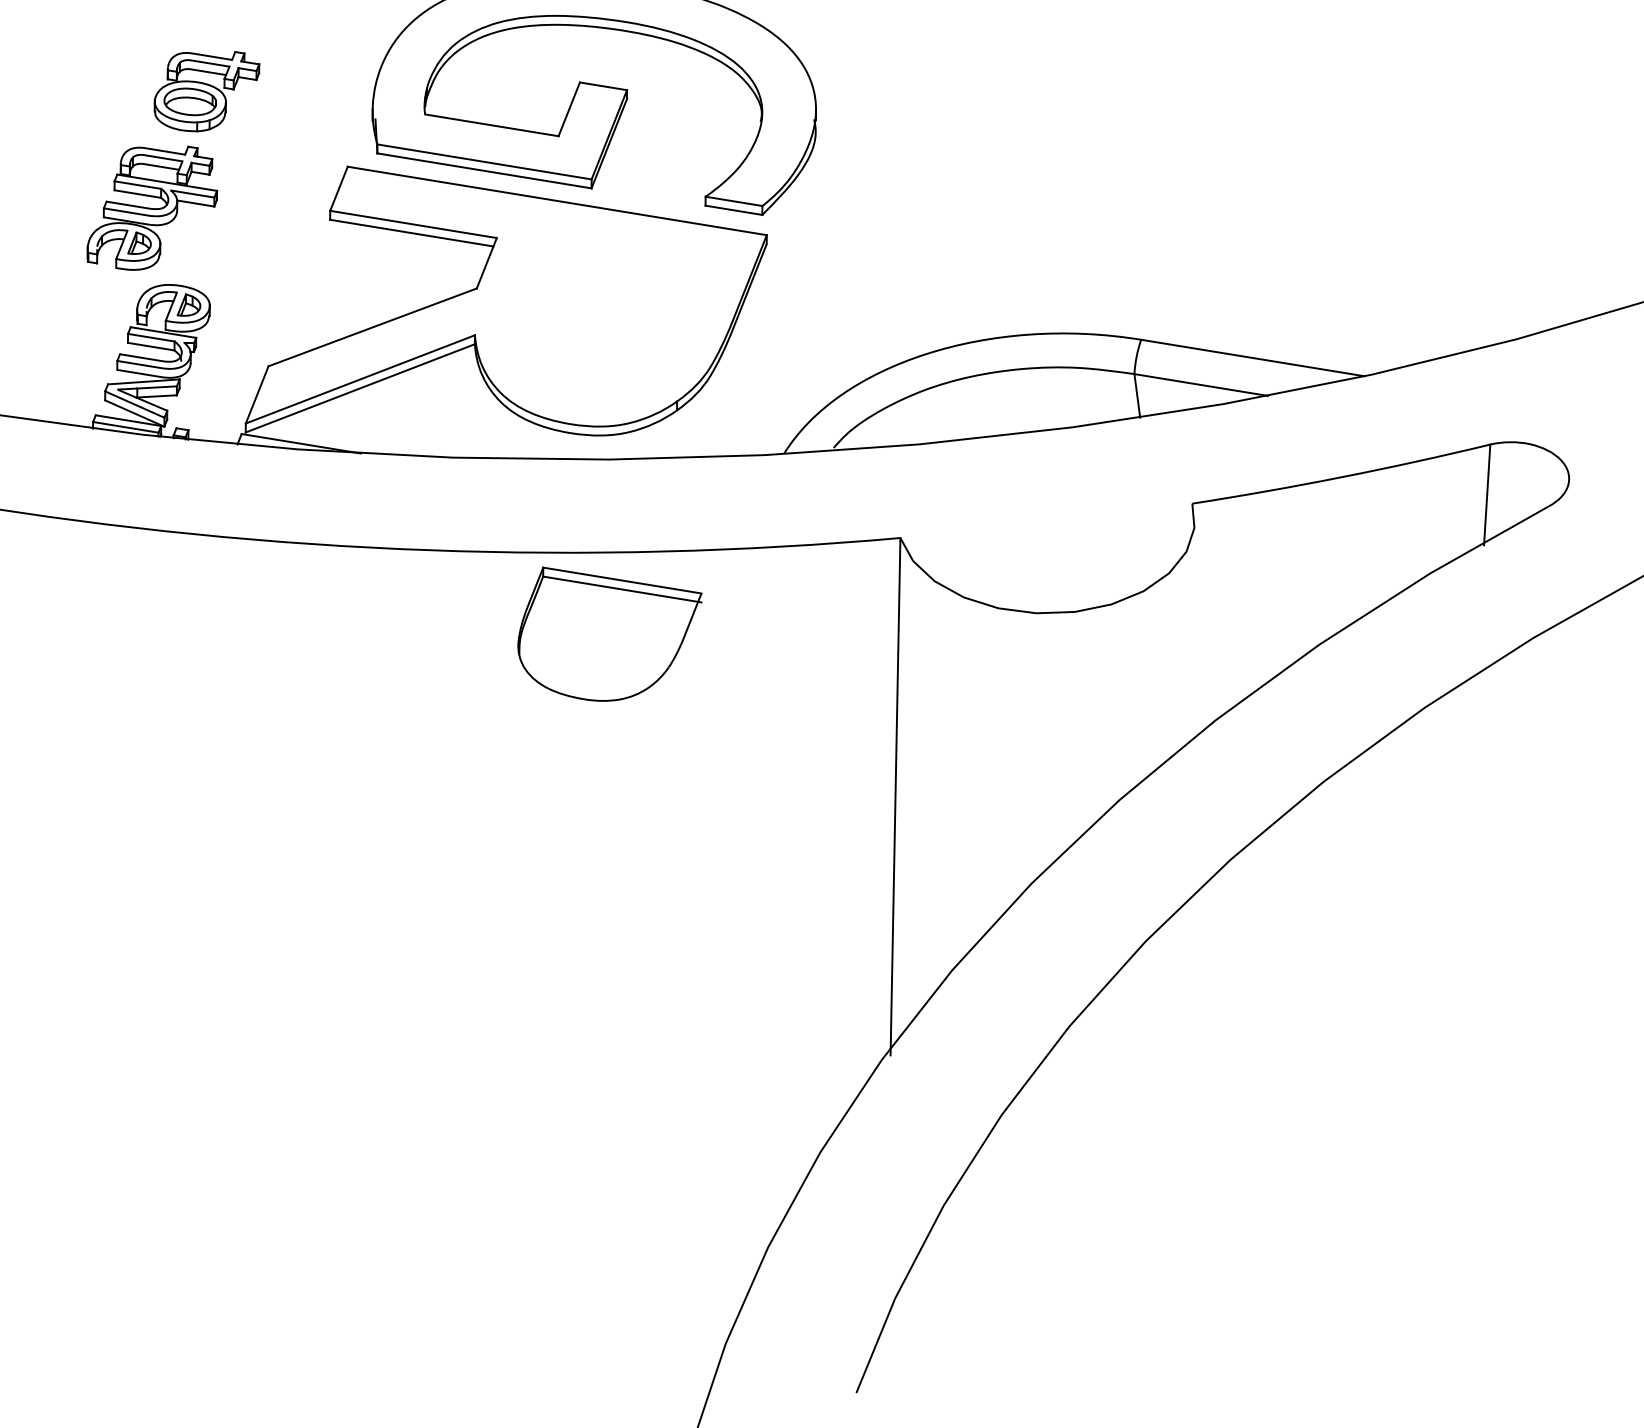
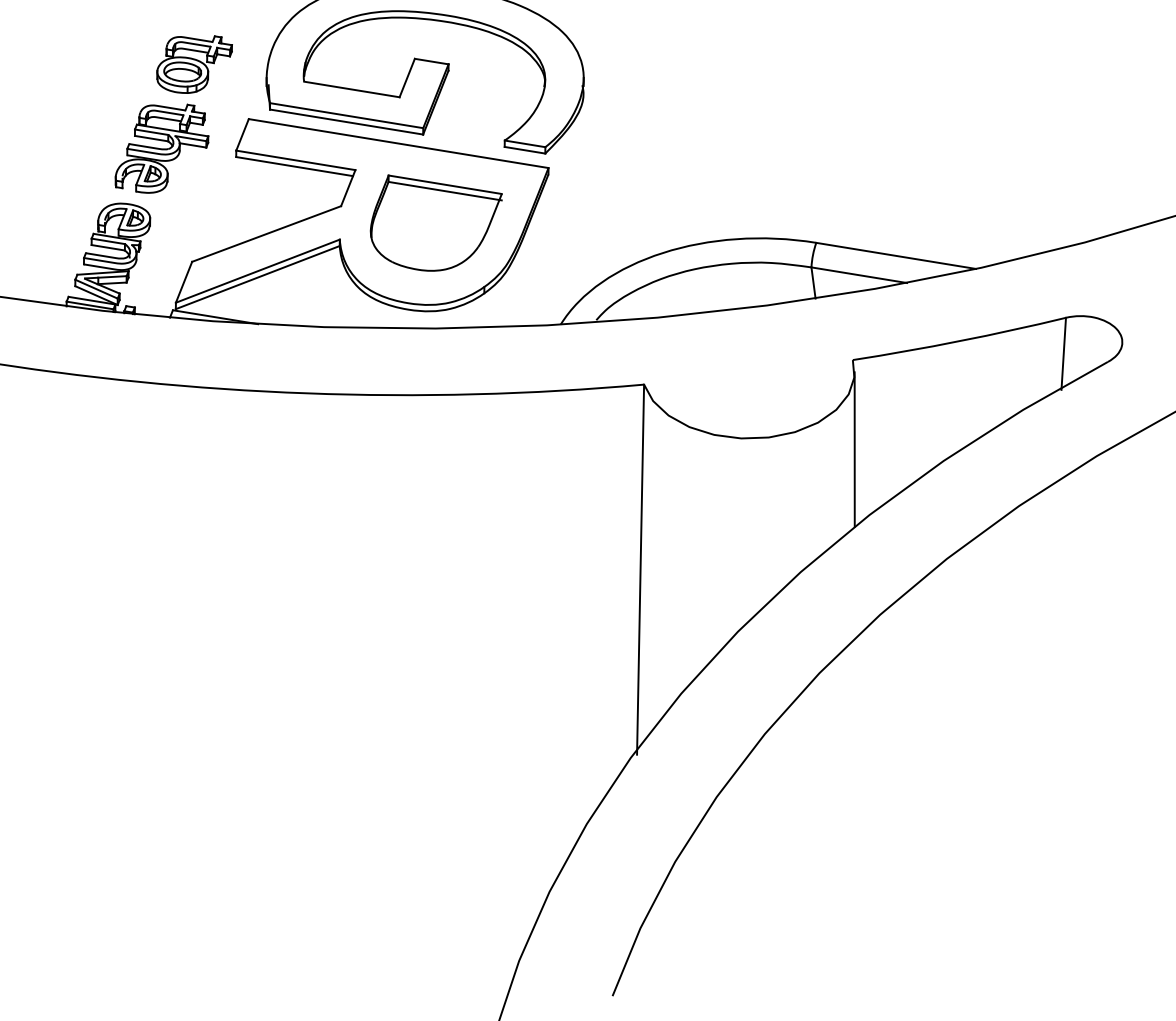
part: (206, 91) -> (194, 64), moved
part: (152, 207) -> (162, 148), moved
line: (1194, 628) -> (854, 449), added
part: (609, 633) -> (436, 222), moved

